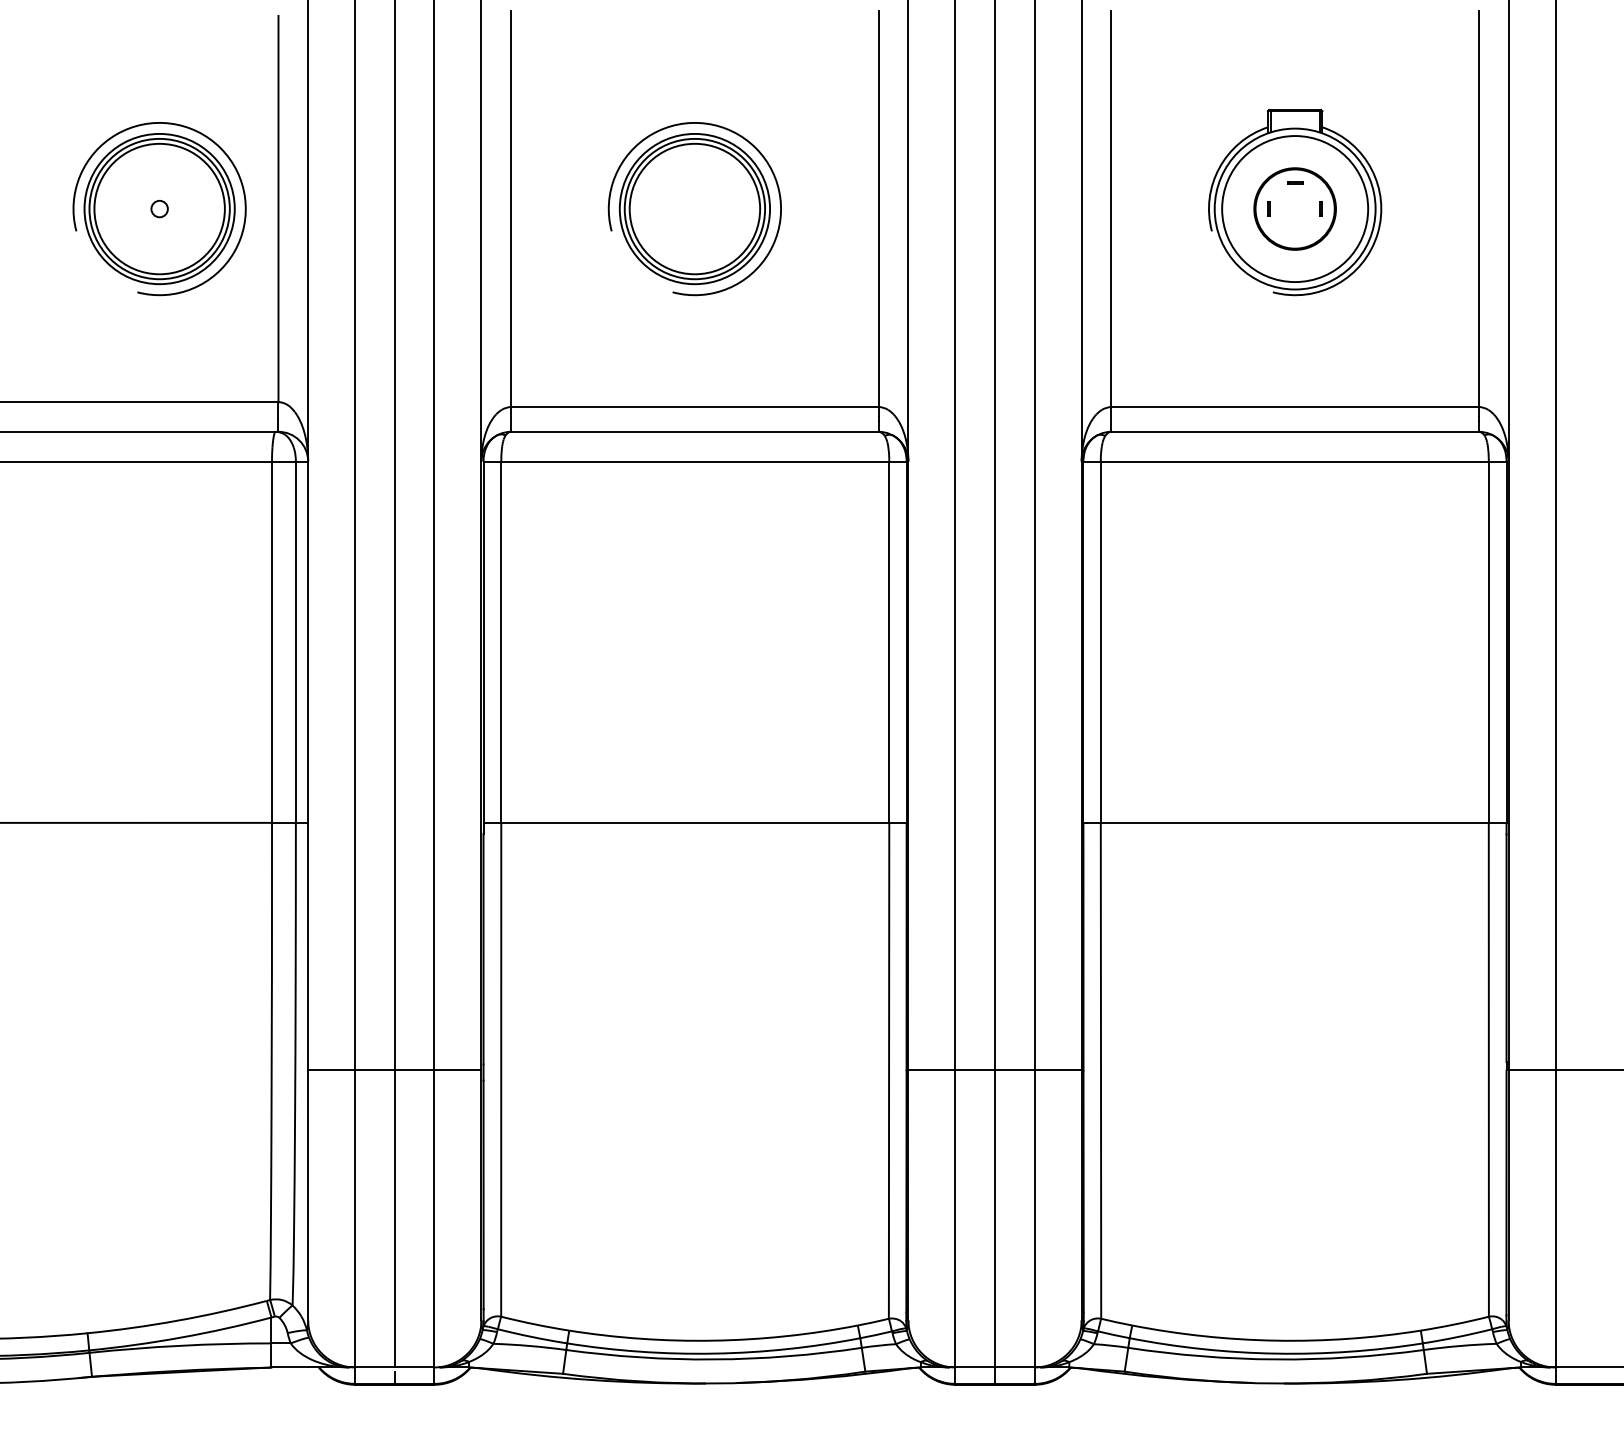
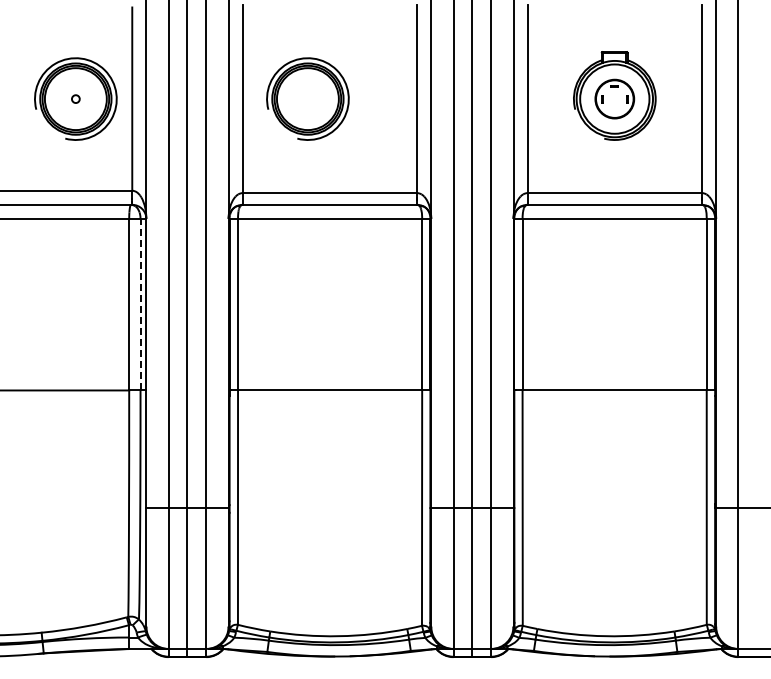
part: (694, 207) -> (307, 98), moved
line: (295, 641) -> (140, 304), solid -> dashed

